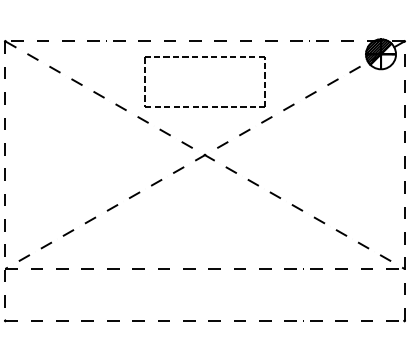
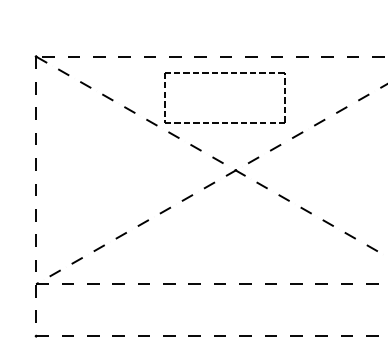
part: (204, 57) -> (224, 72), moved

